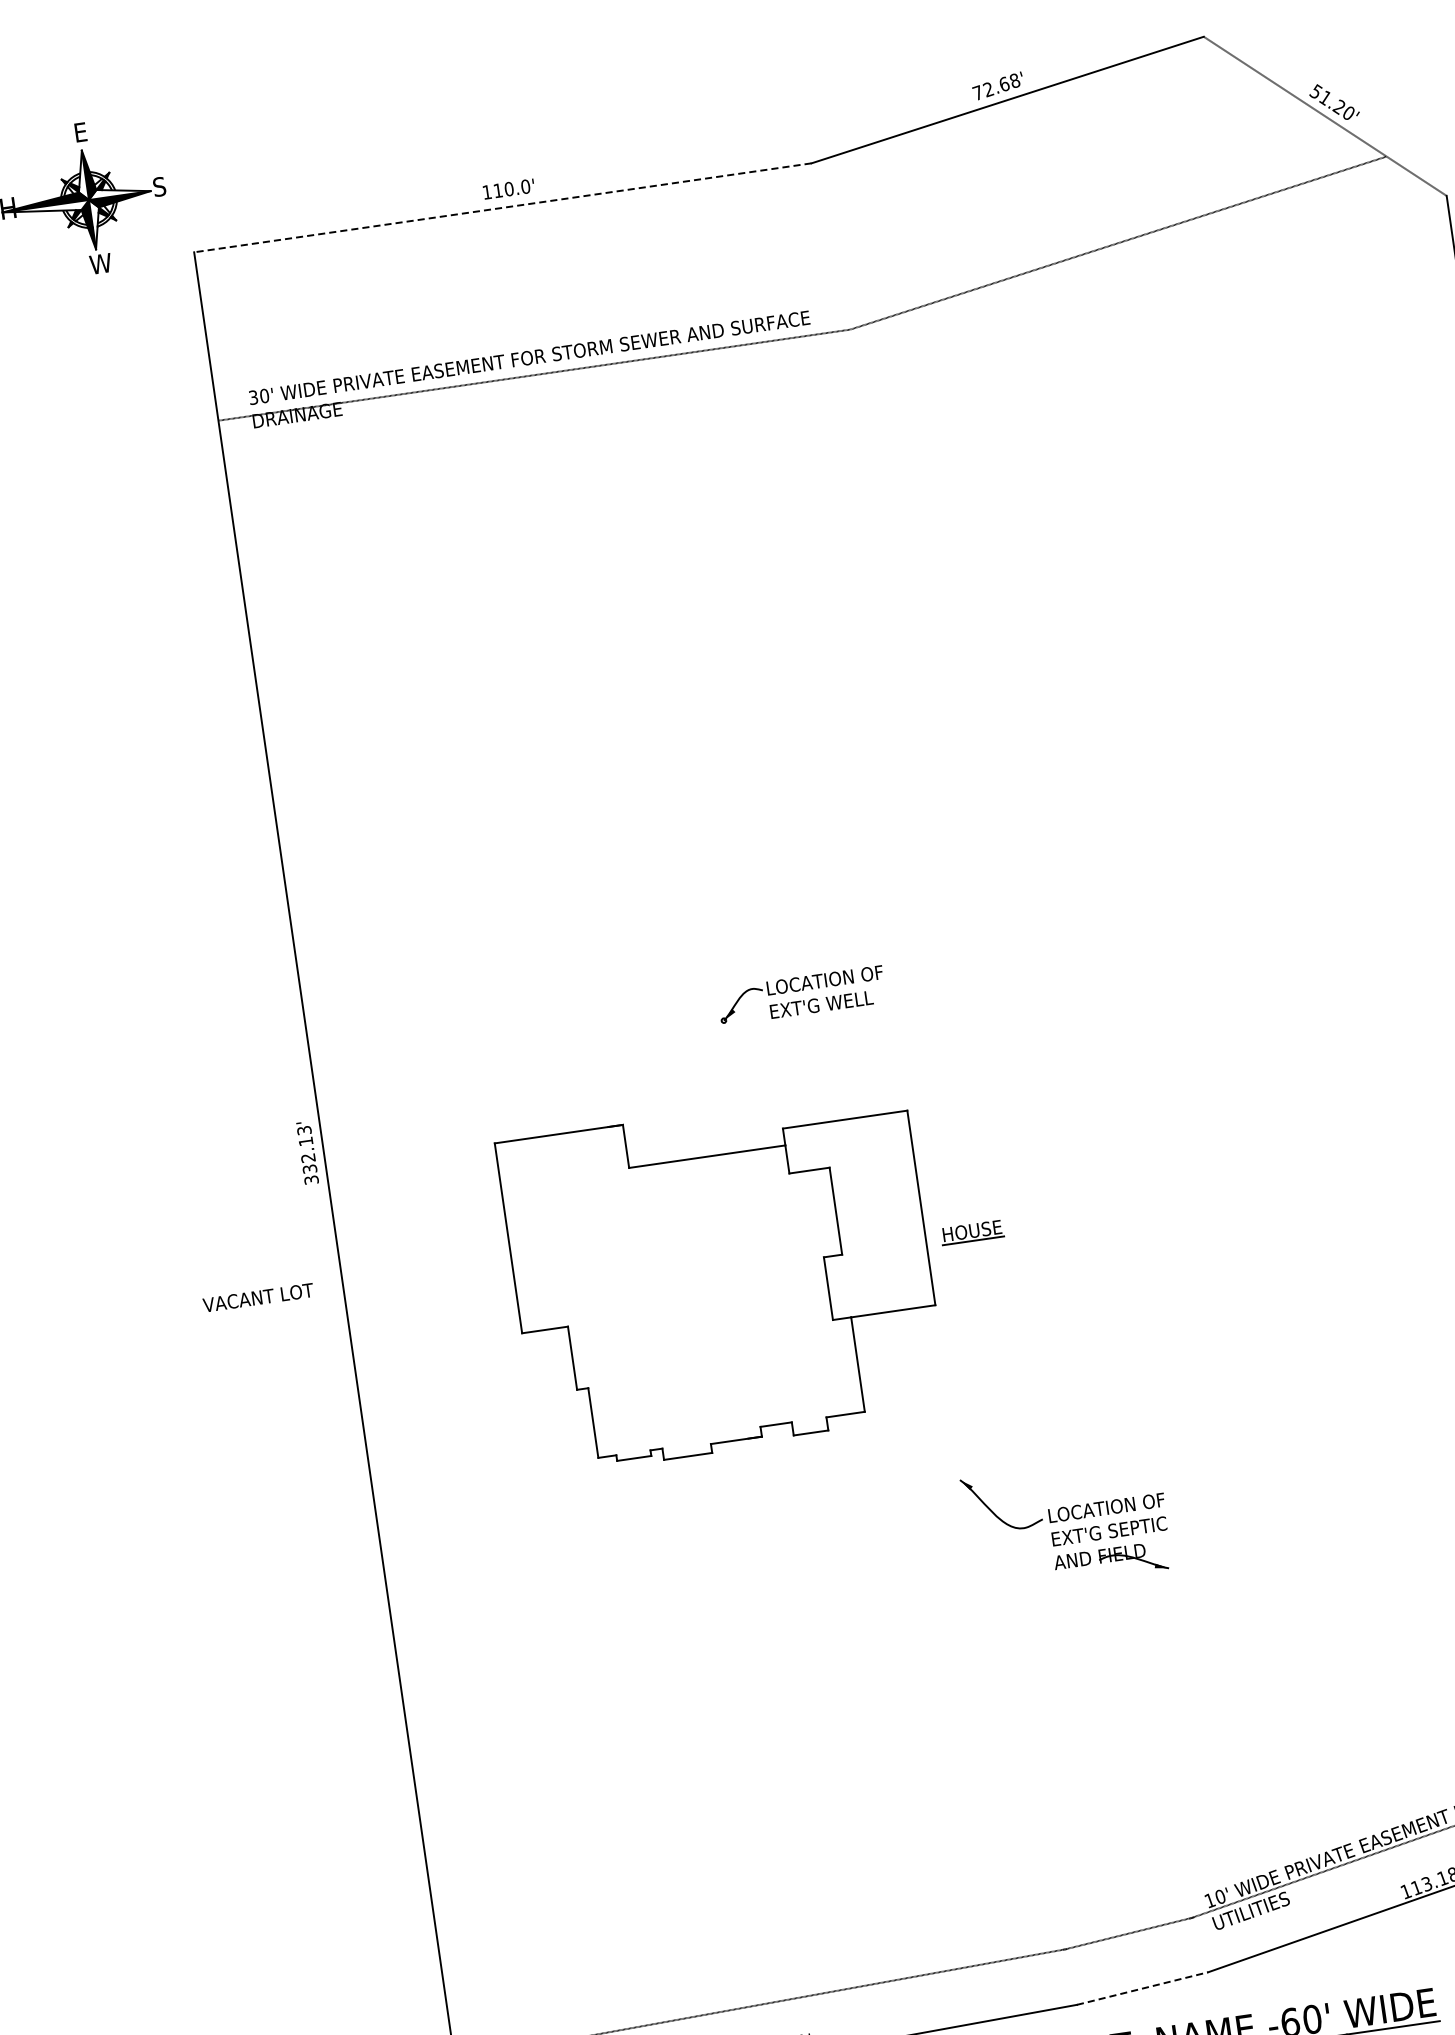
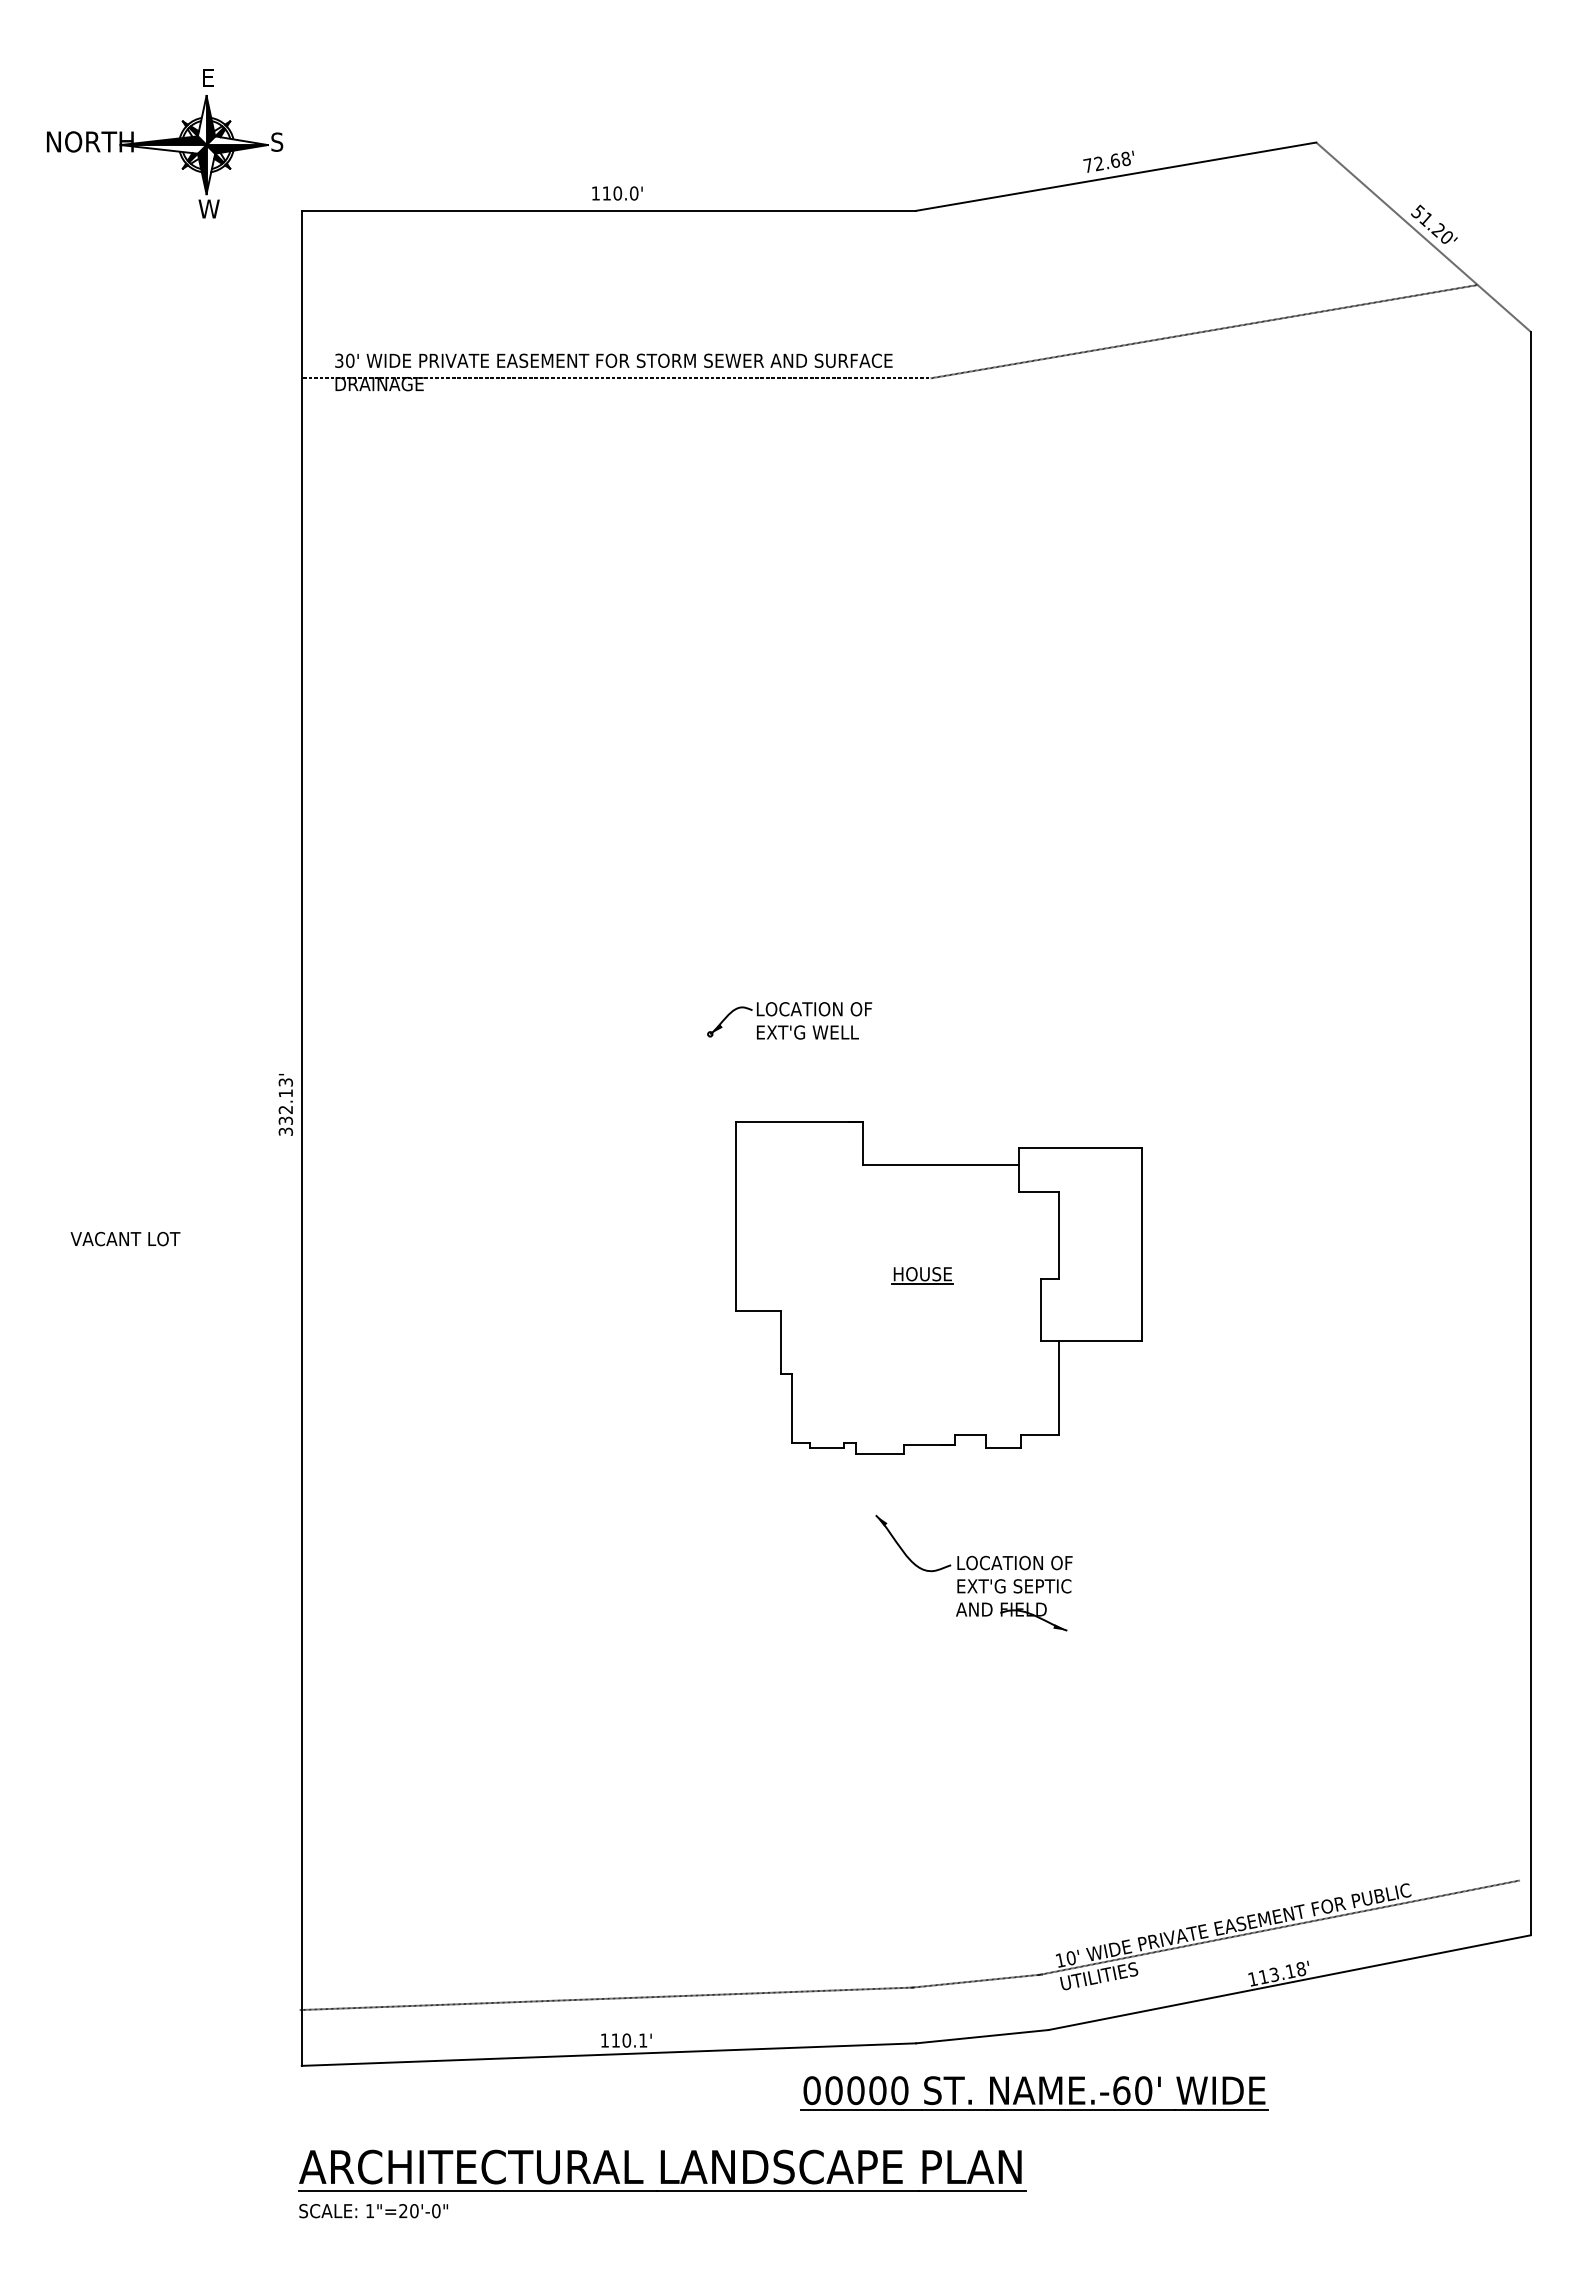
line: (502, 207) -> (608, 210), dashed -> solid
part: (722, 1280) -> (938, 1287), moved
text: (258, 1297) -> (125, 1238), moved
line: (1142, 1988) -> (982, 2036), dashed -> solid

